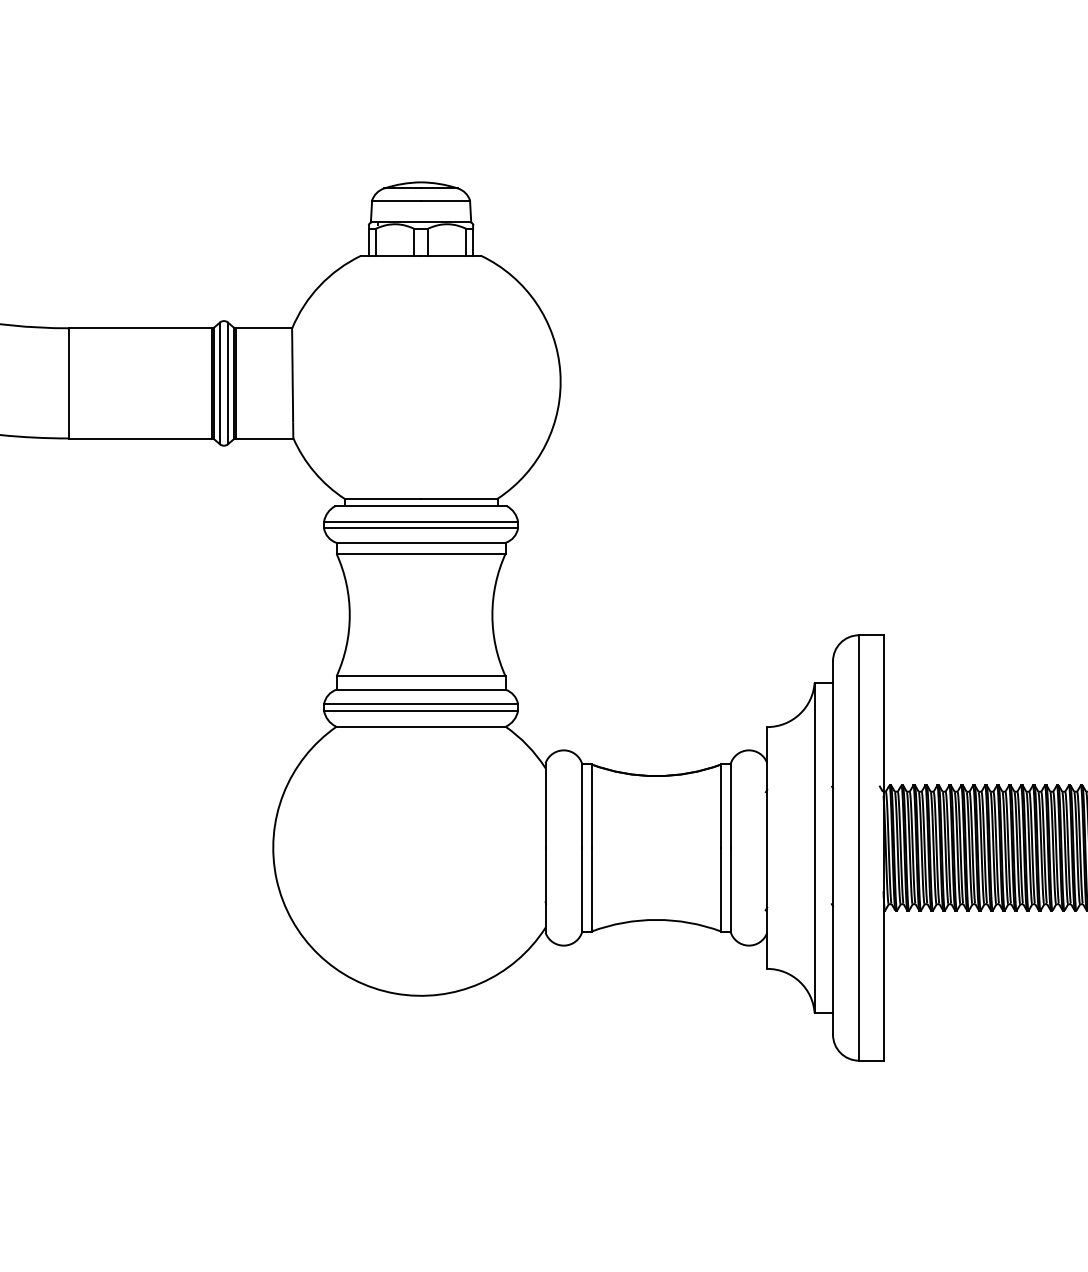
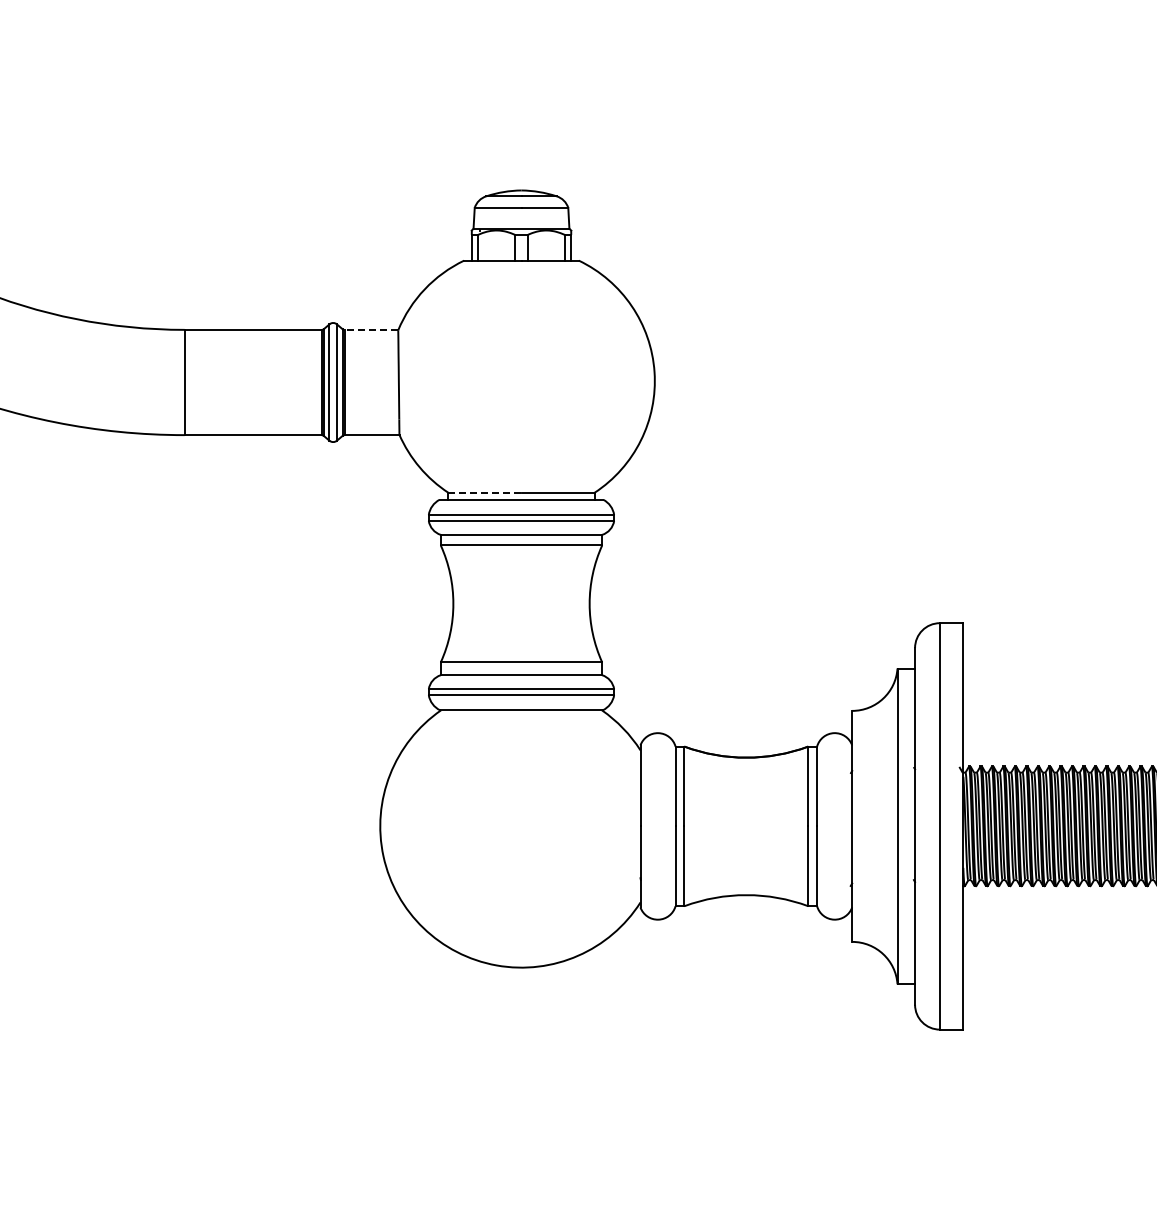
line: (264, 327) -> (371, 329), solid -> dashed
line: (382, 498) -> (484, 492), solid -> dashed

